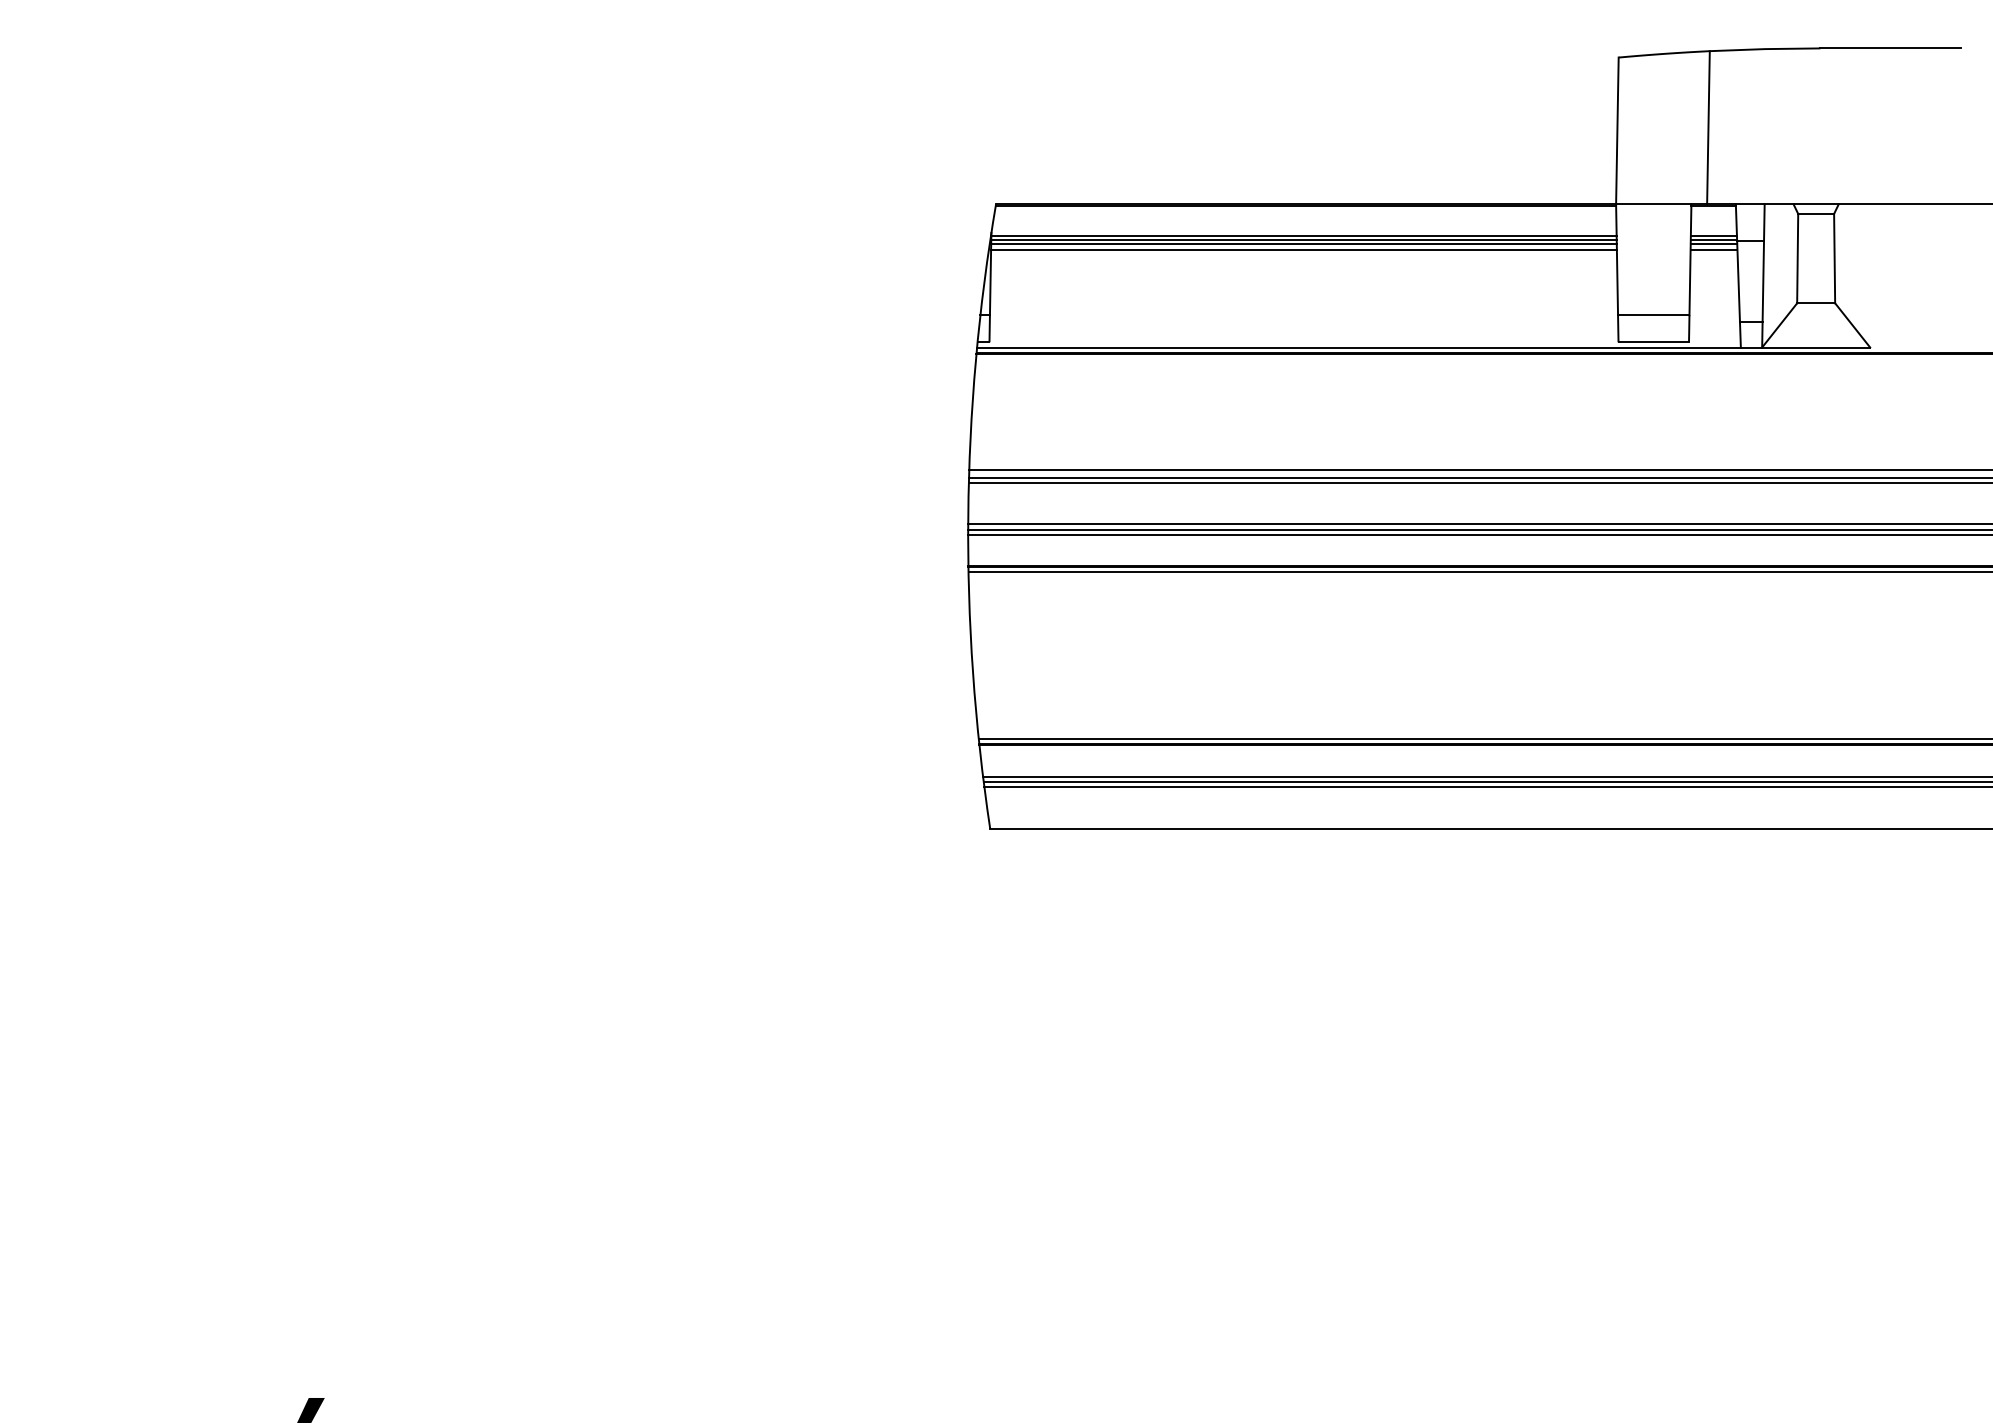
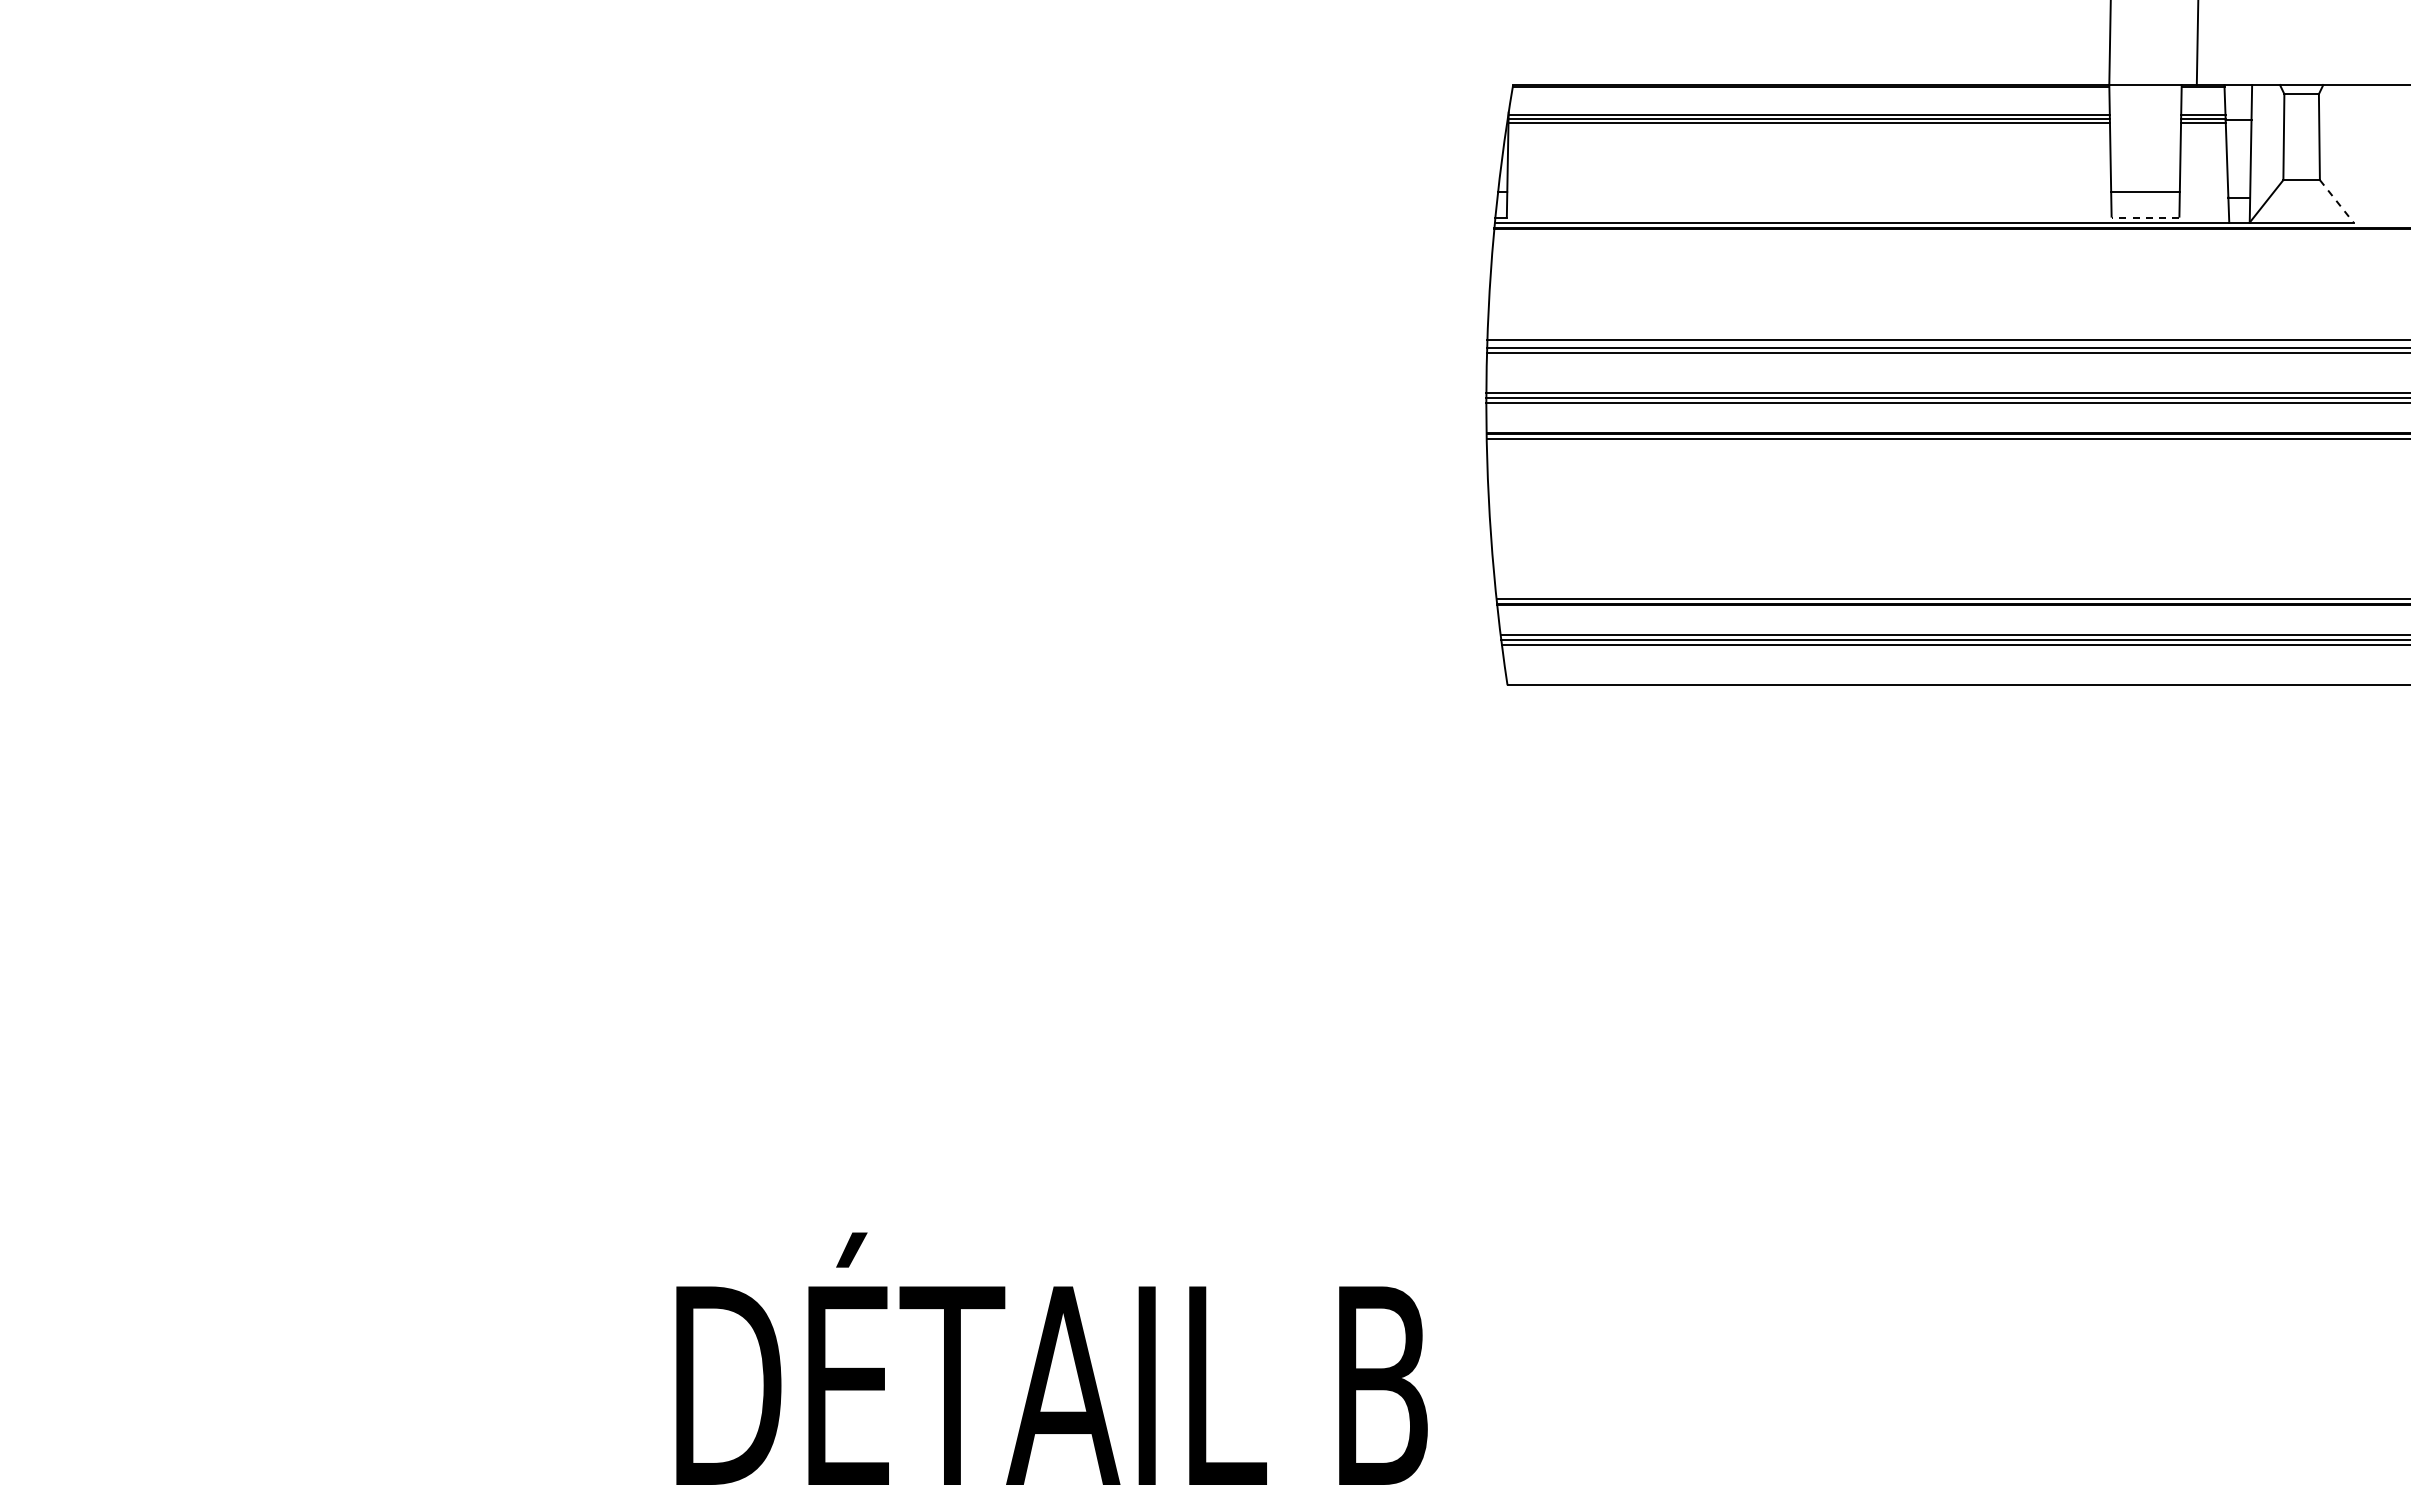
line: (1304, 249) -> (1809, 128), removed
line: (1713, 249) -> (2202, 128), removed
line: (1853, 325) -> (2337, 201), solid -> dashed
line: (1653, 342) -> (2145, 217), solid -> dashed

